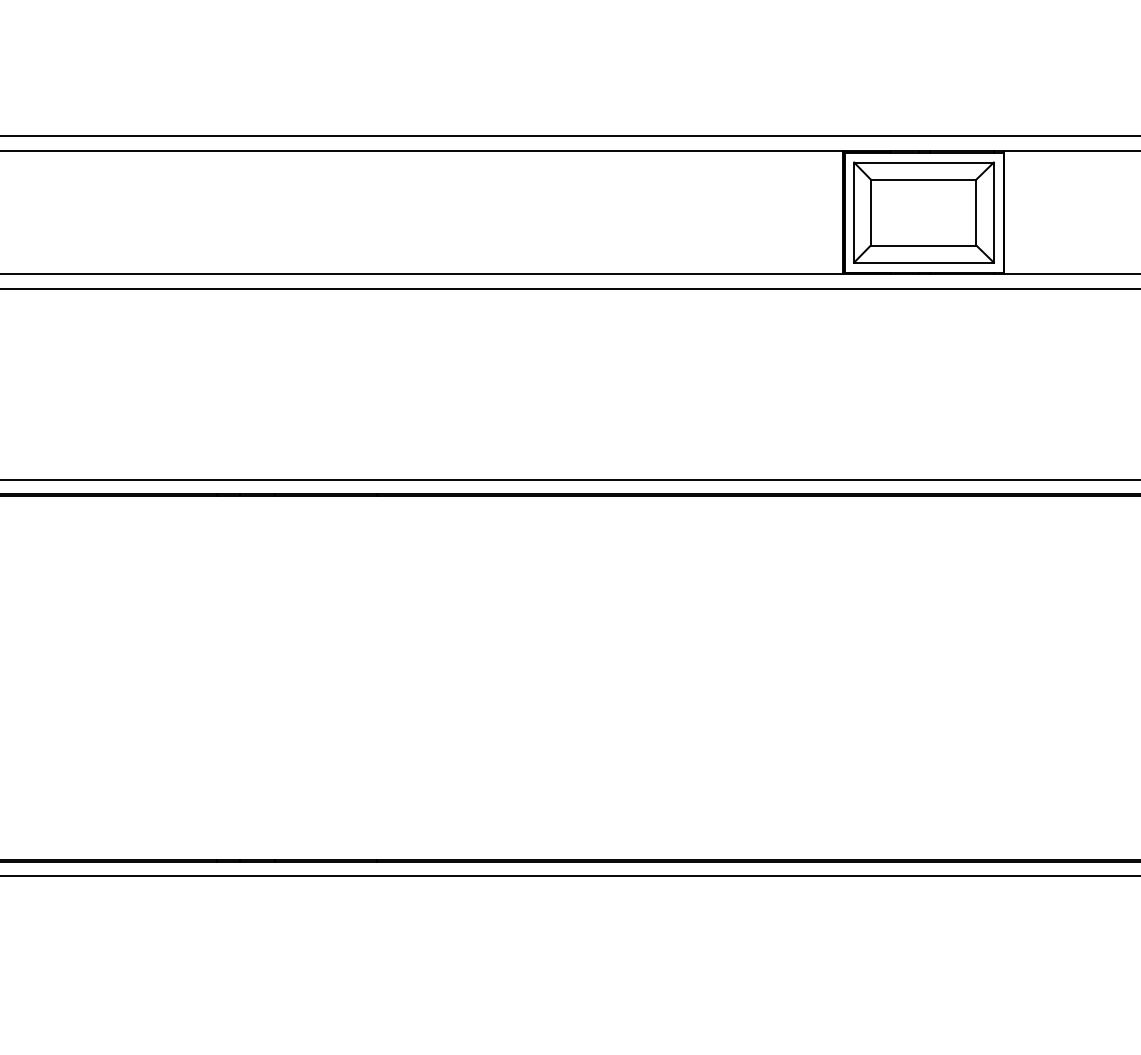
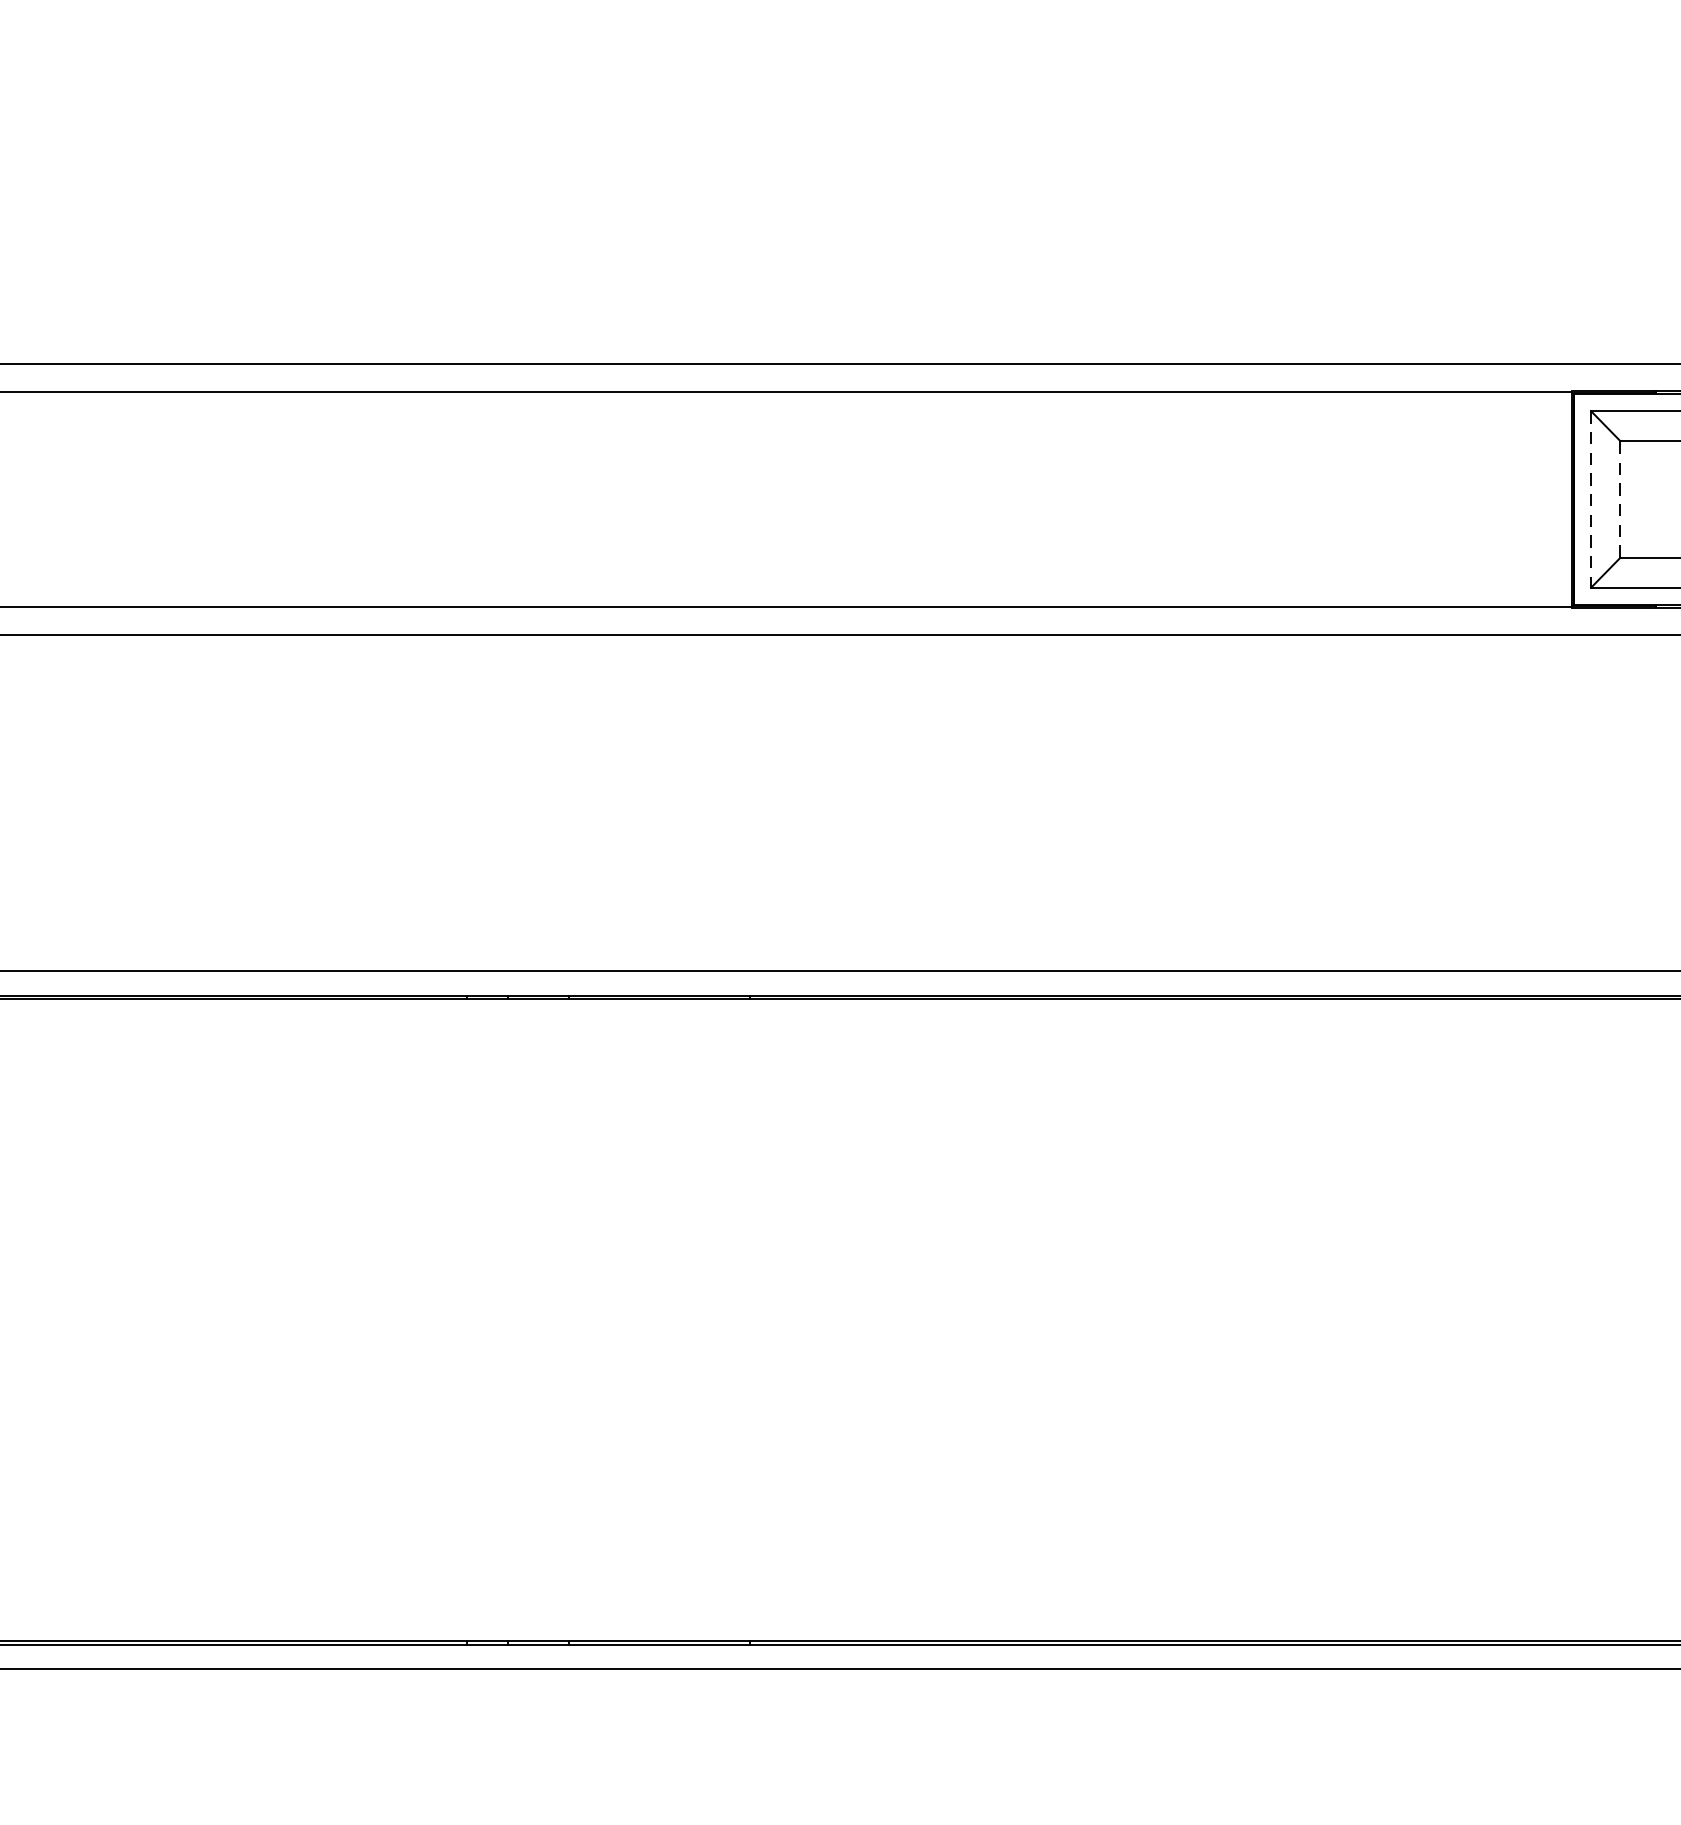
line: (870, 212) -> (1619, 499), solid -> dashed
line: (854, 213) -> (1591, 501), solid -> dashed

